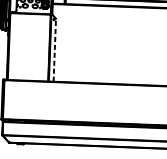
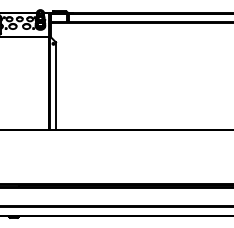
line: (55, 50) -> (56, 86), dashed -> solid

